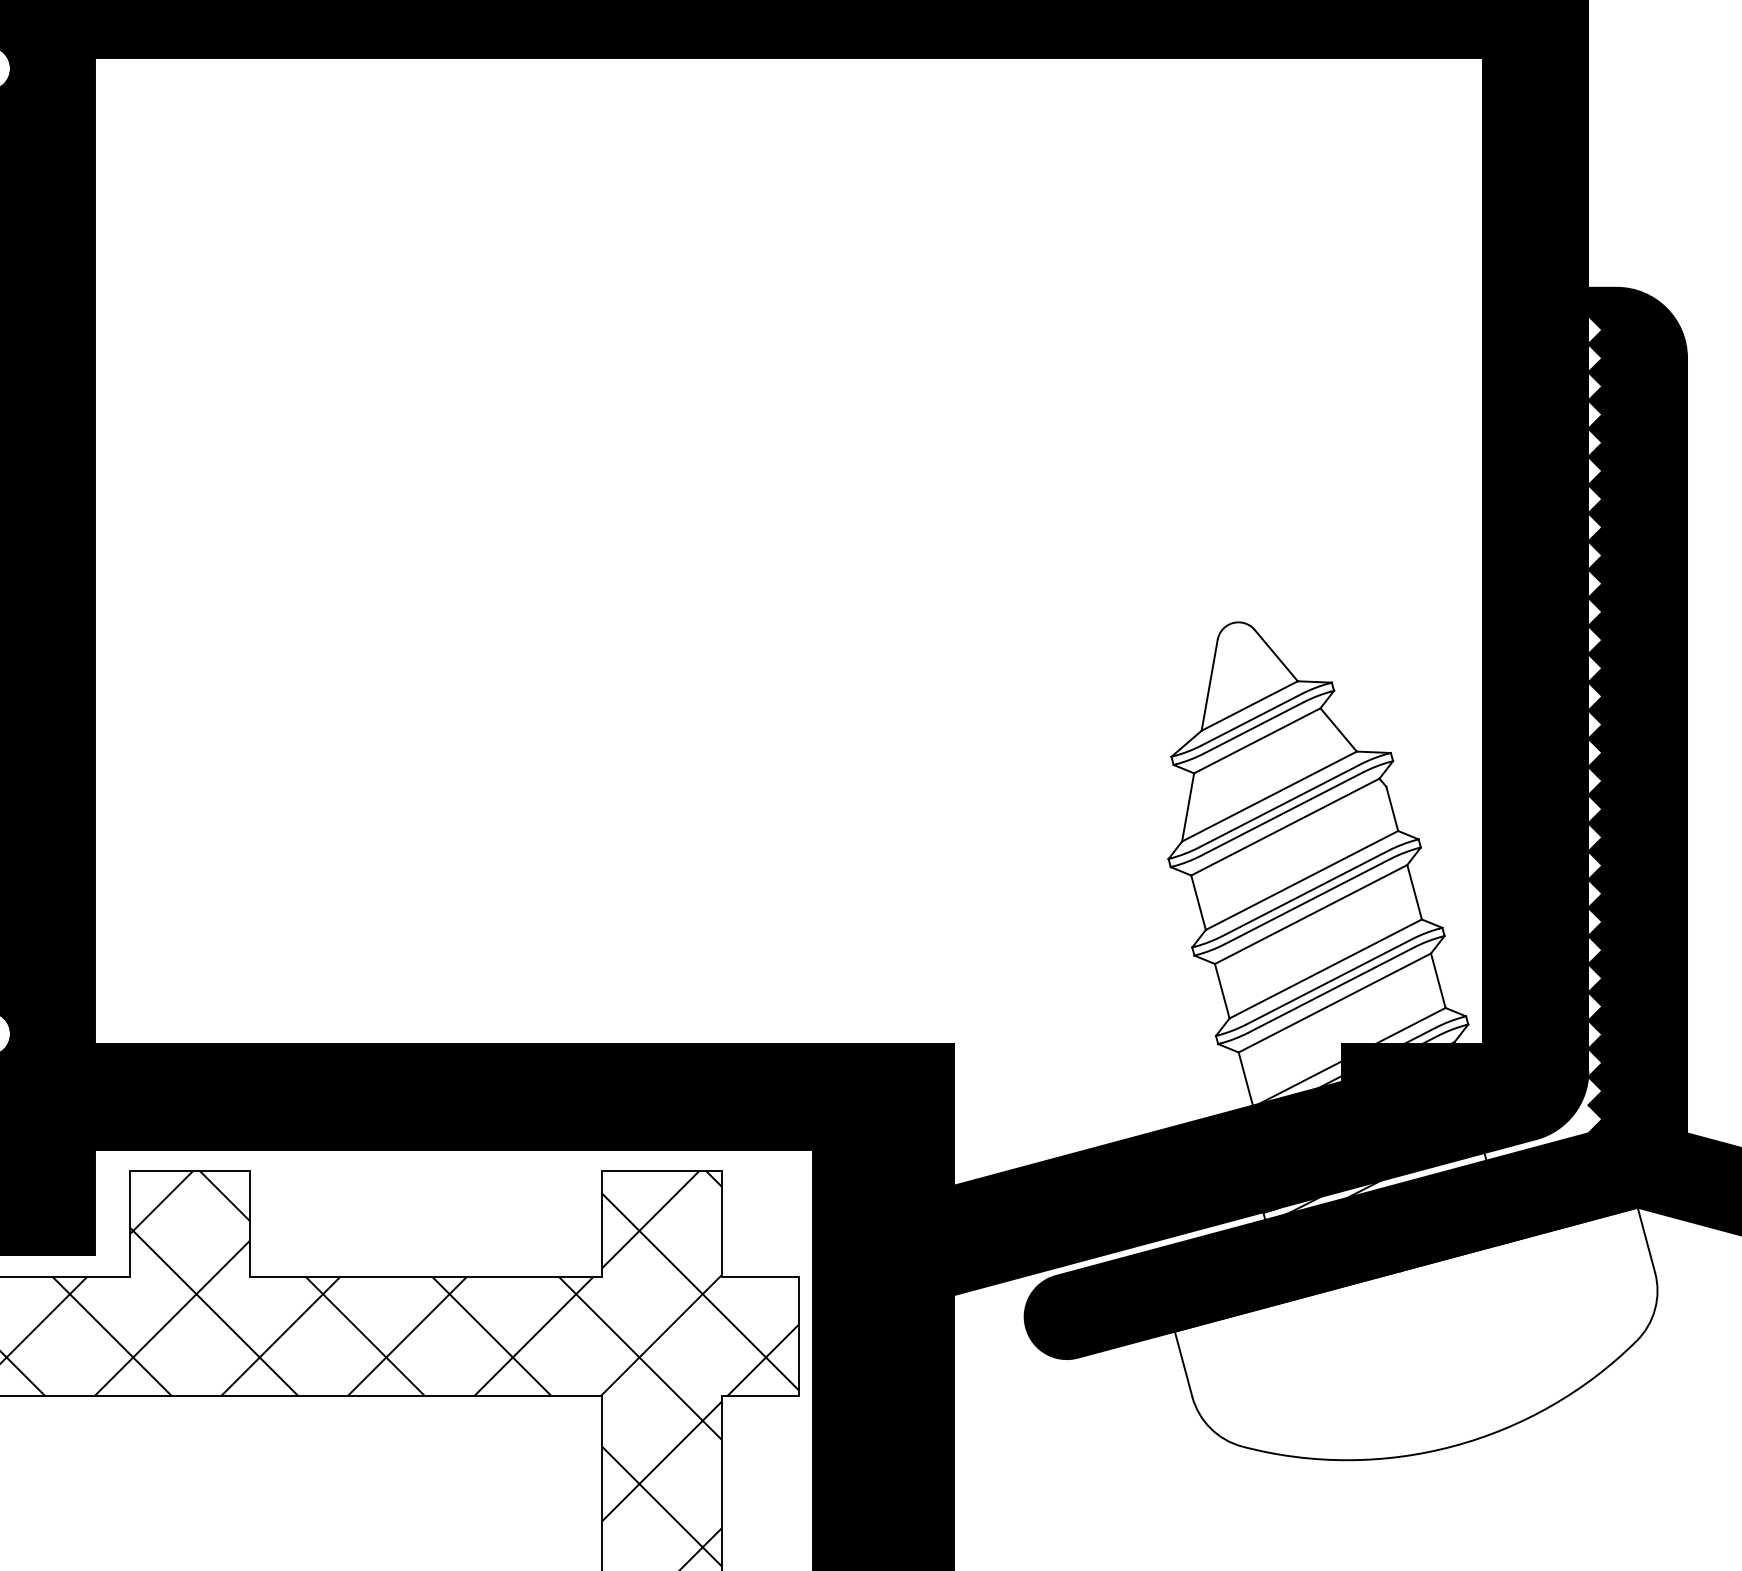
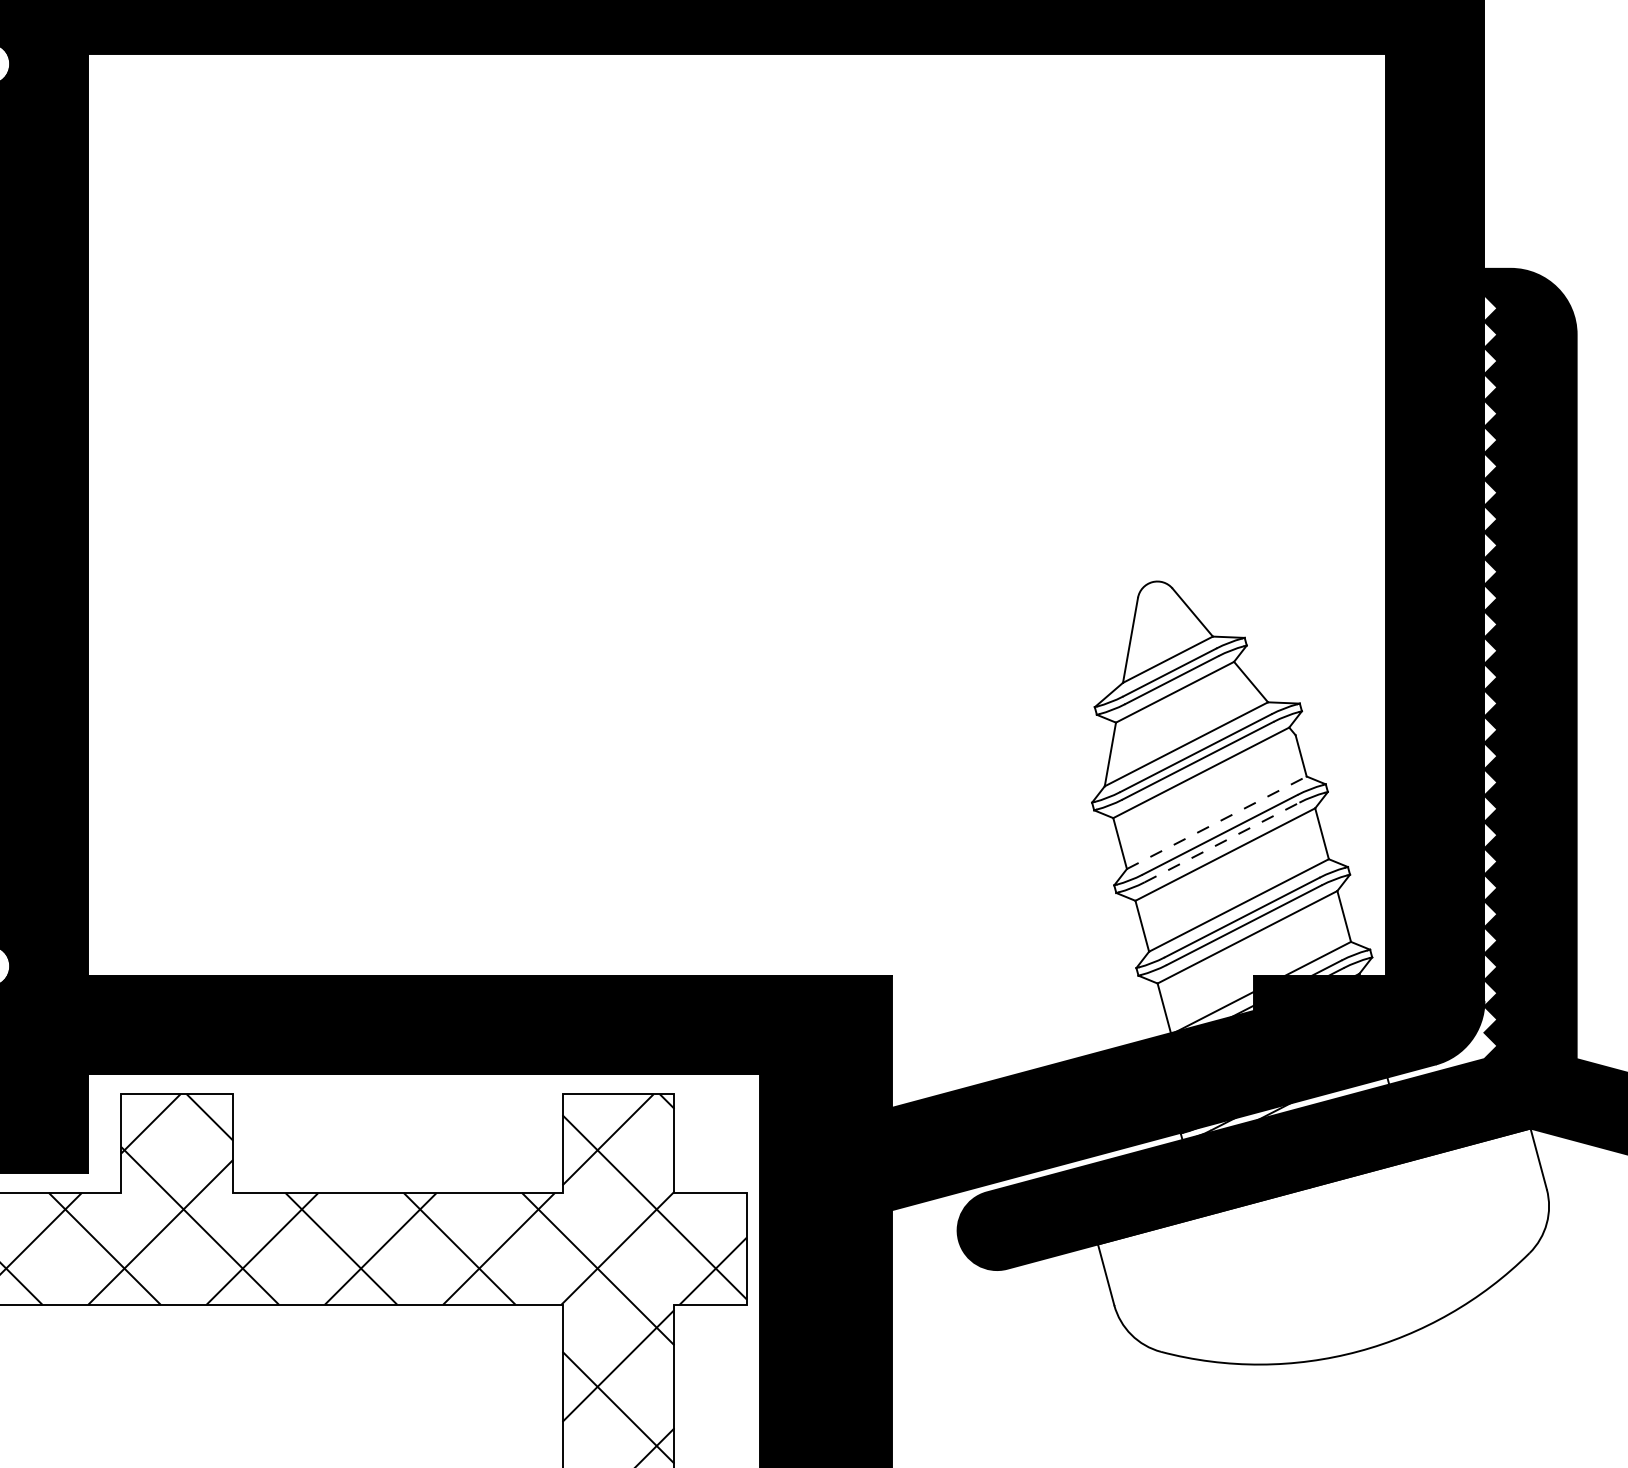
line: (1302, 880) -> (1217, 822), solid -> dashed
line: (1308, 901) -> (1222, 842), solid -> dashed

